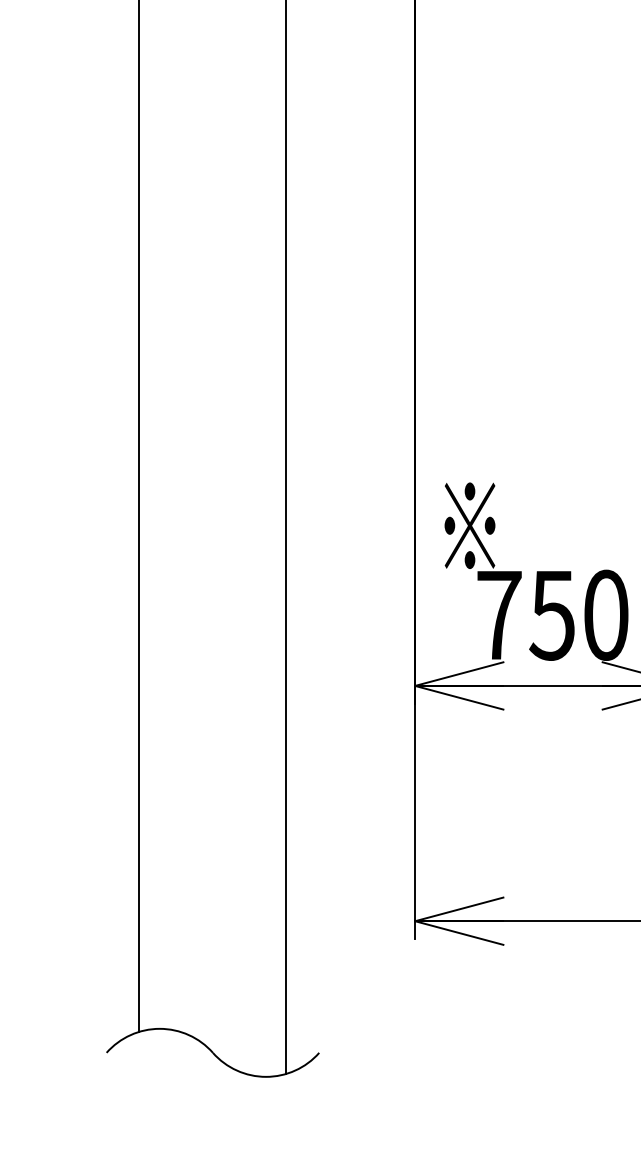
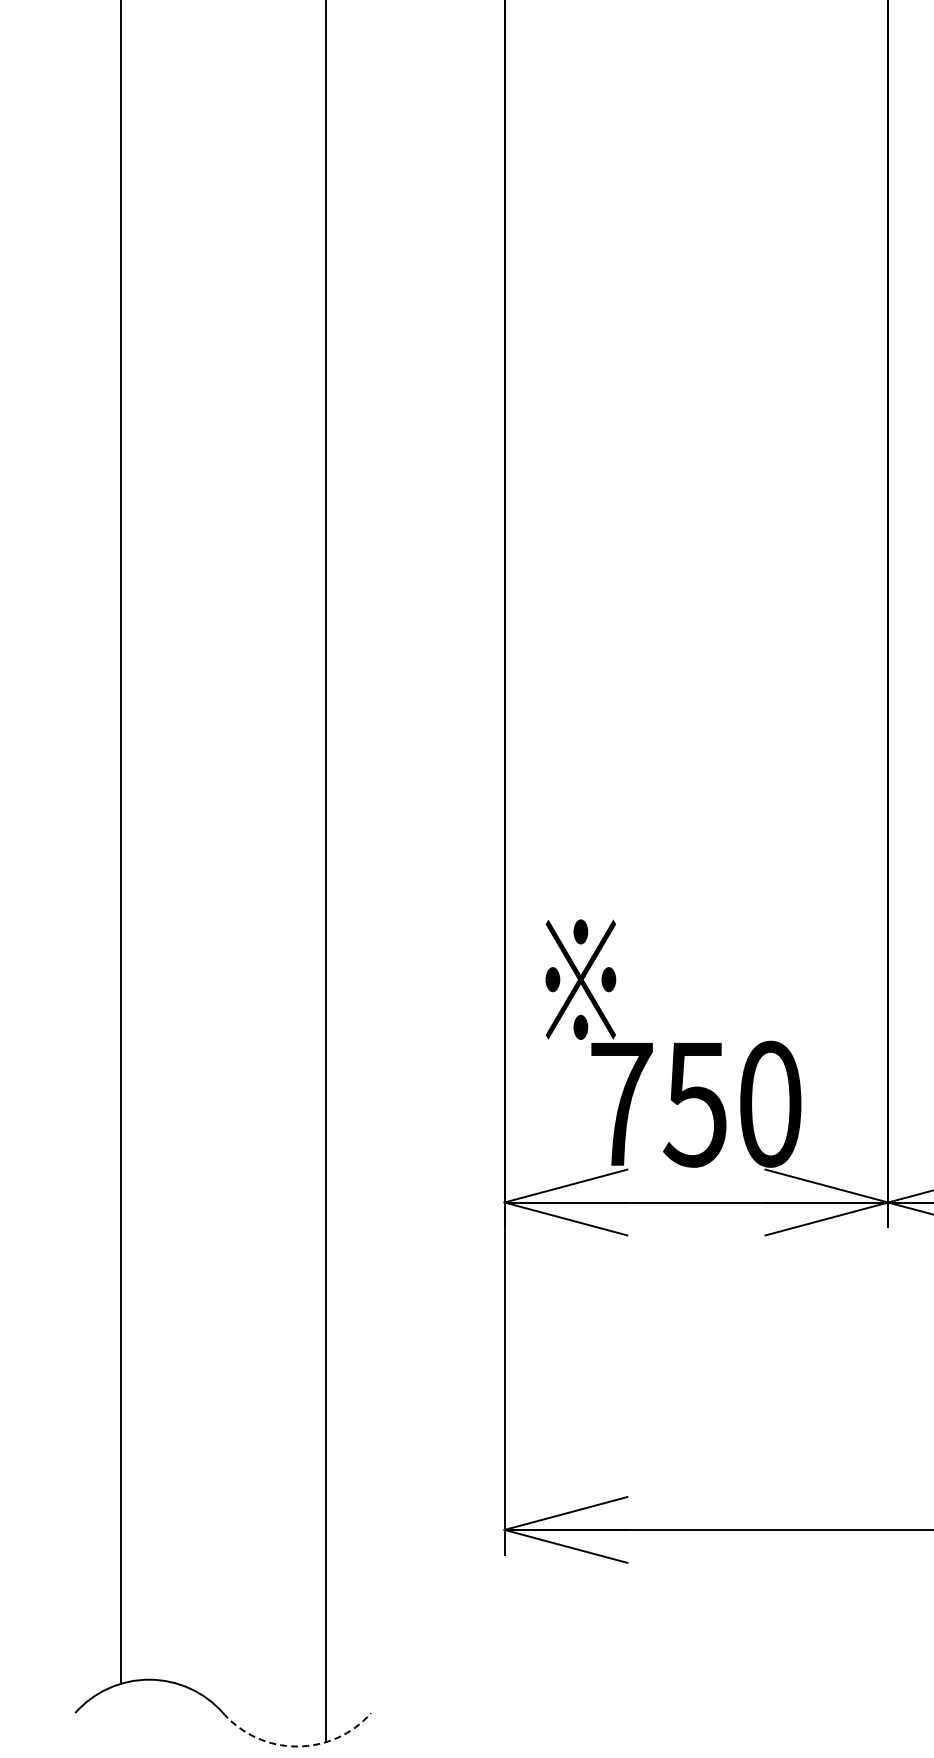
arc: (266, 1076) -> (297, 1746), solid -> dashed

